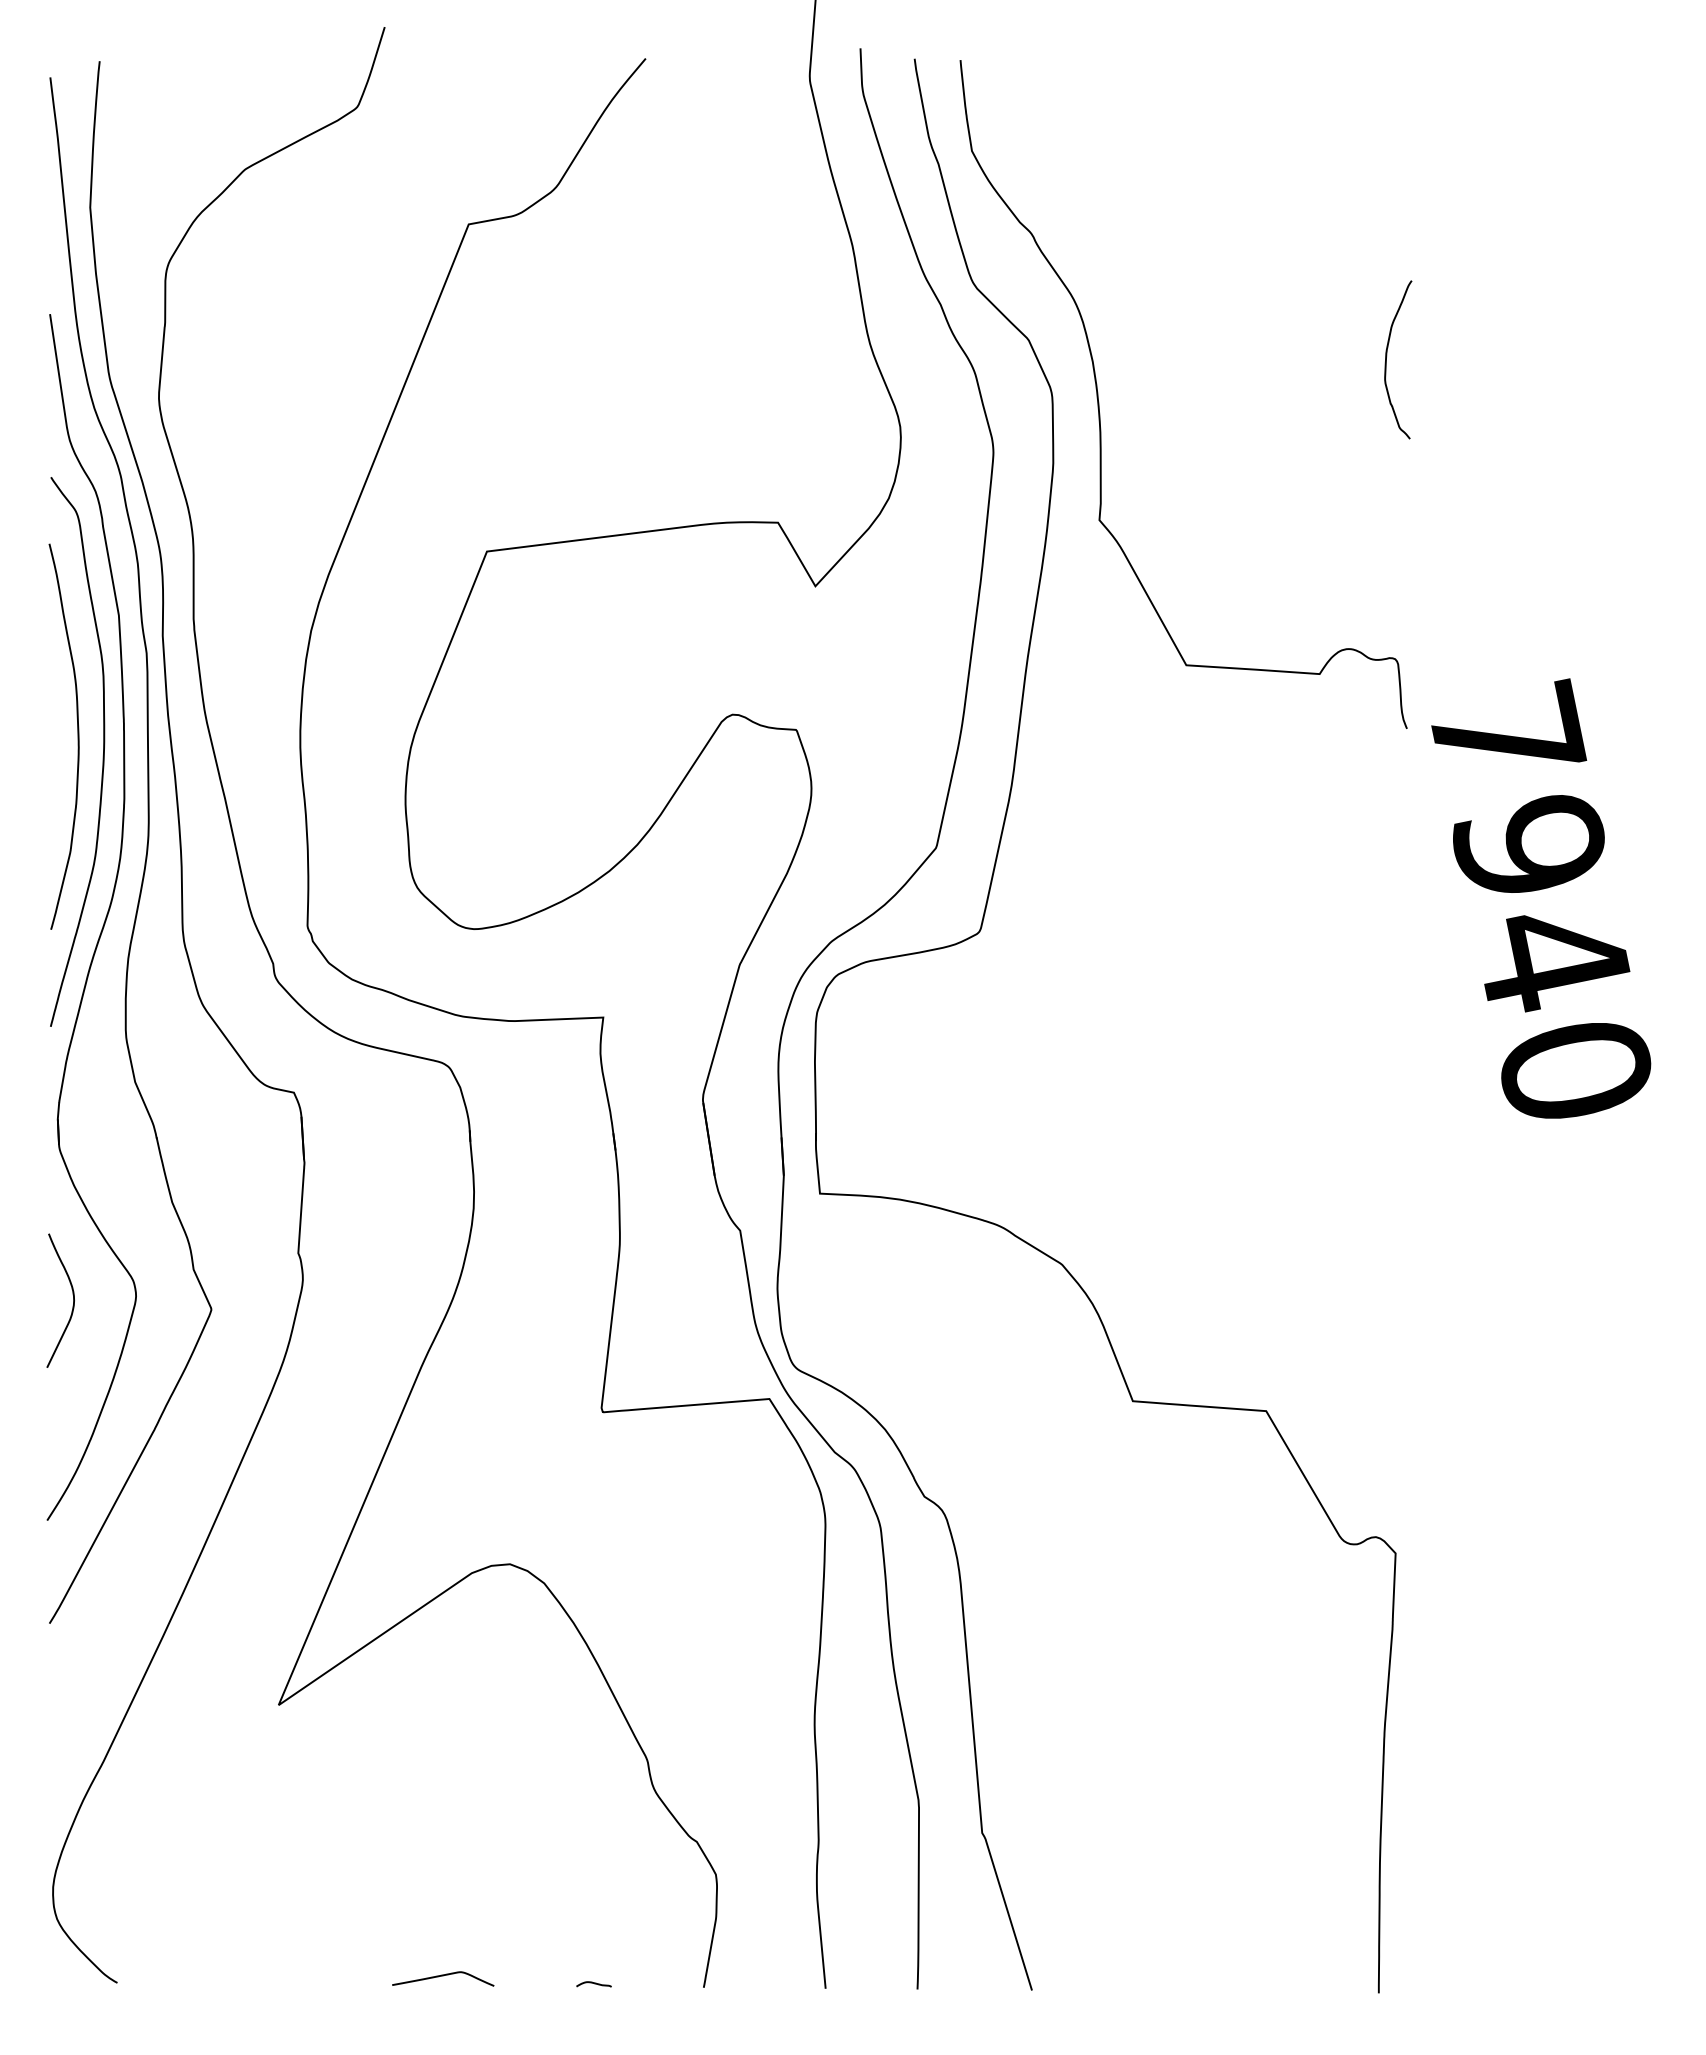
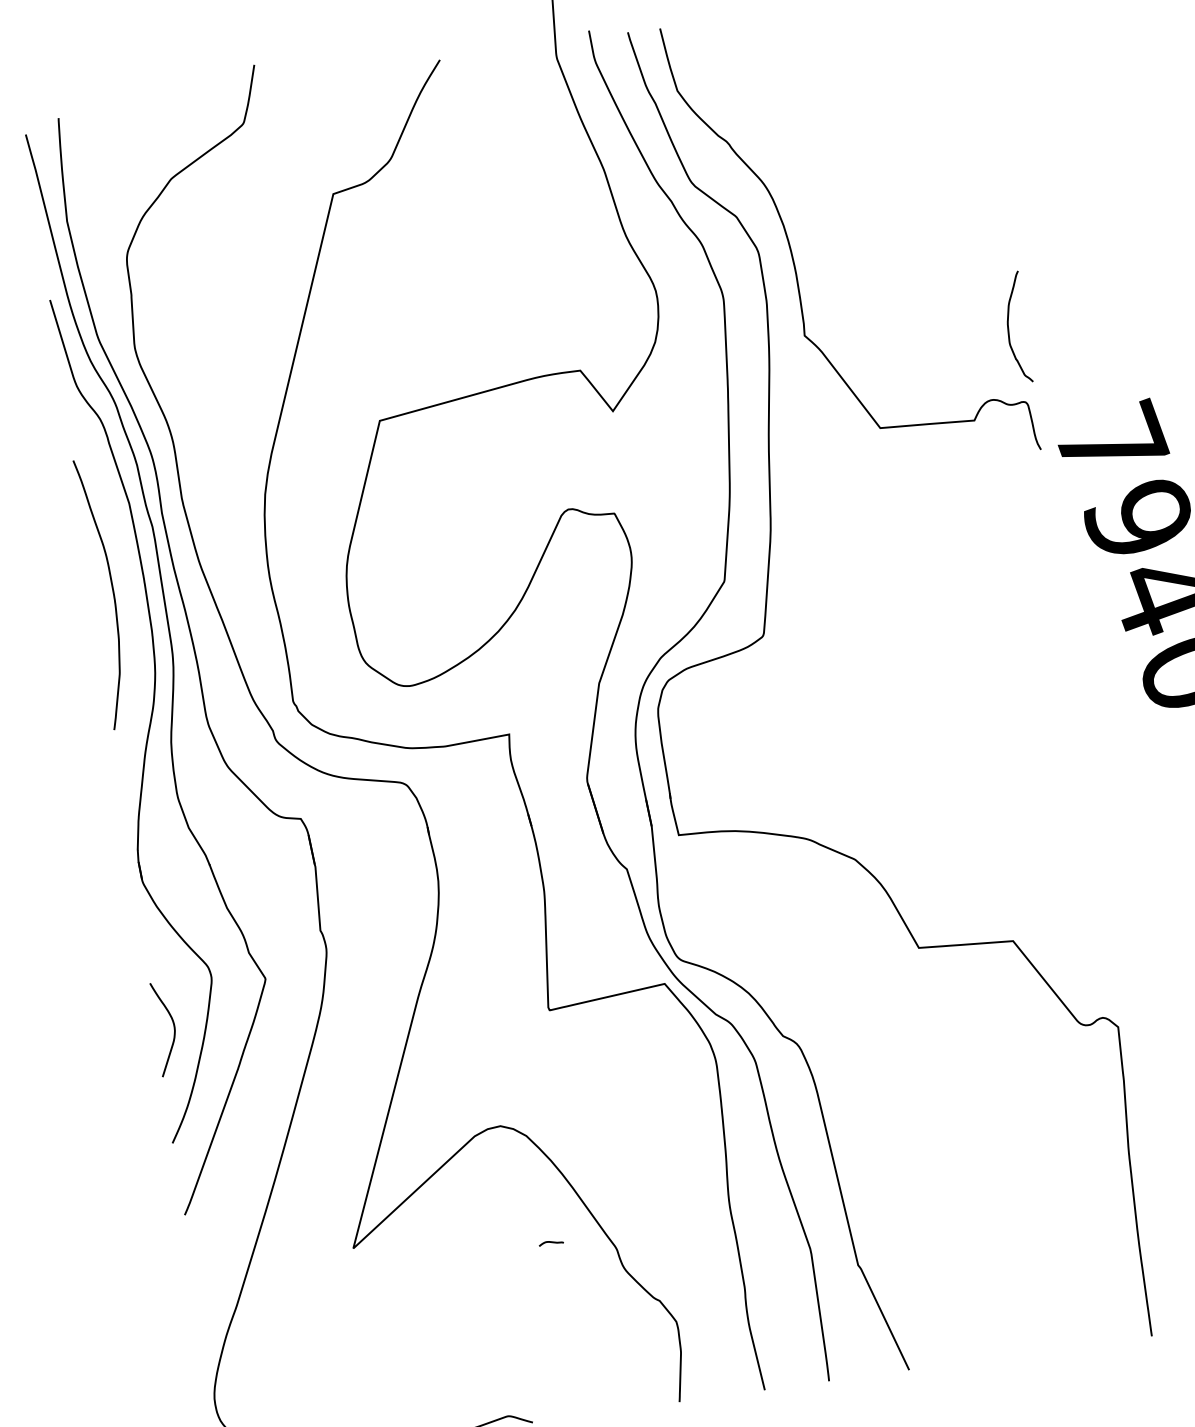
curve: (1387, 356) -> (1008, 326), moved
curve: (102, 756) -> (132, 603), removed
curve: (73, 1300) -> (174, 1027), moved
curve: (593, 1983) -> (550, 1242), moved

